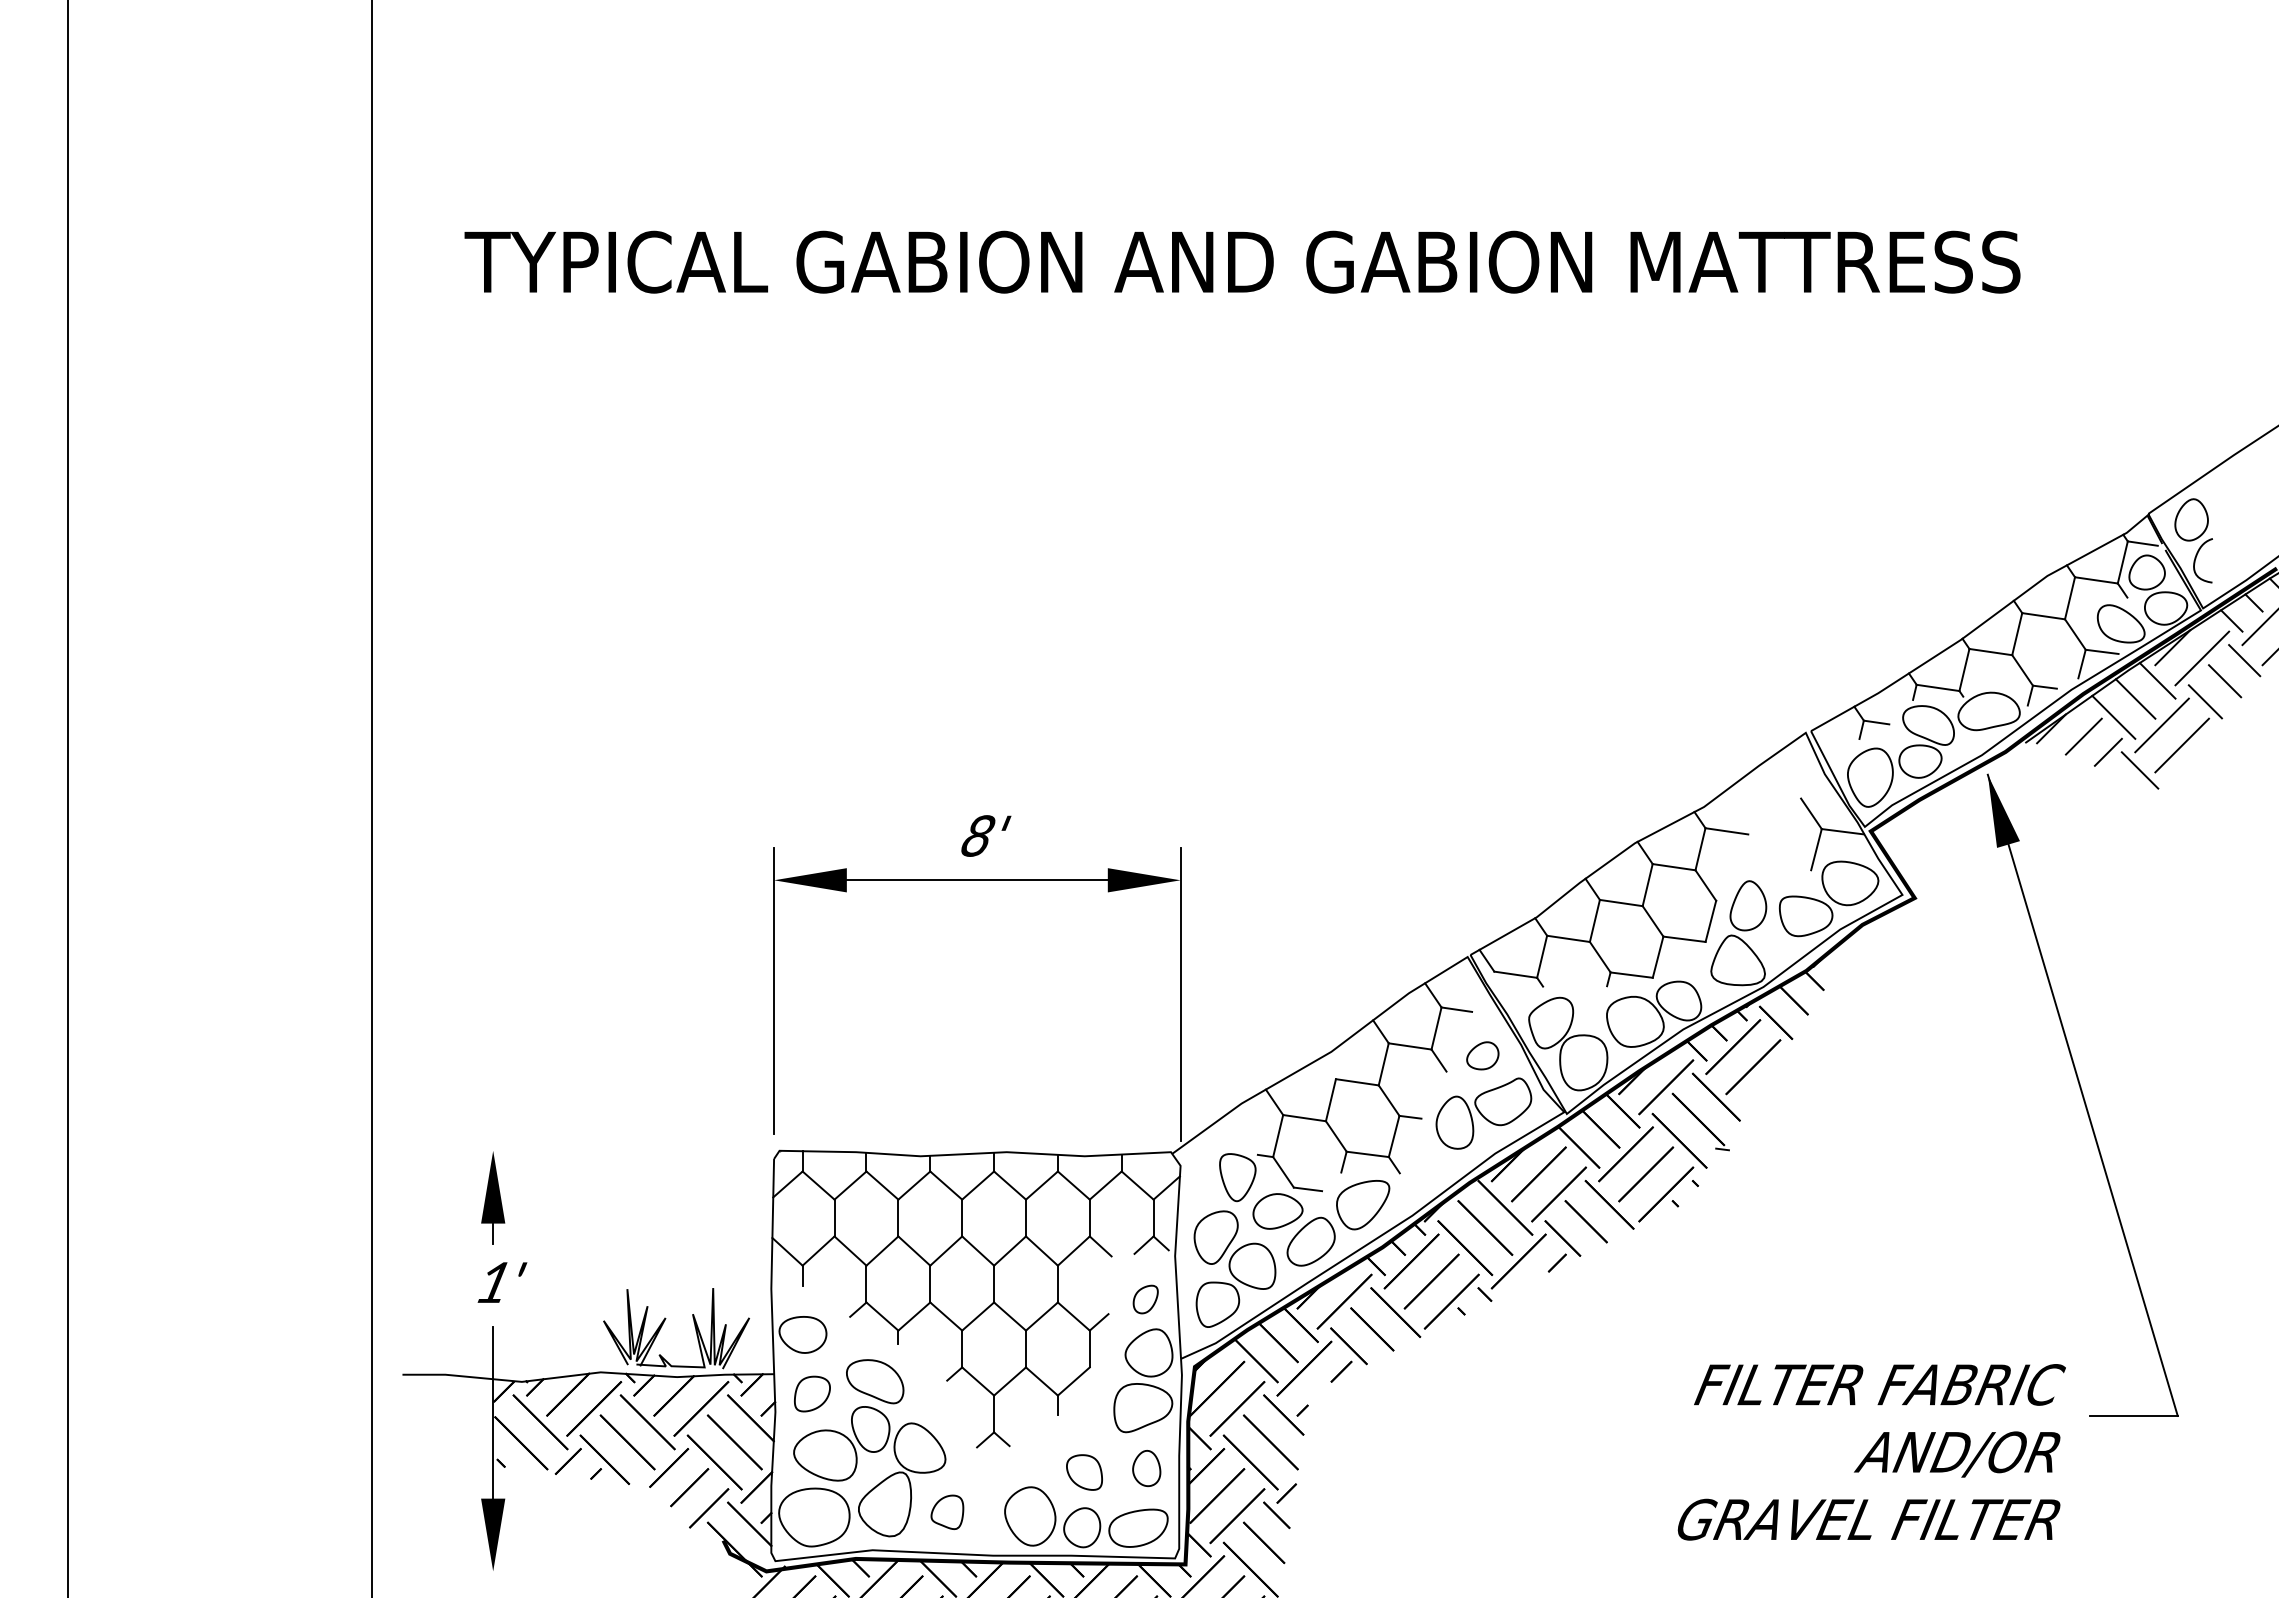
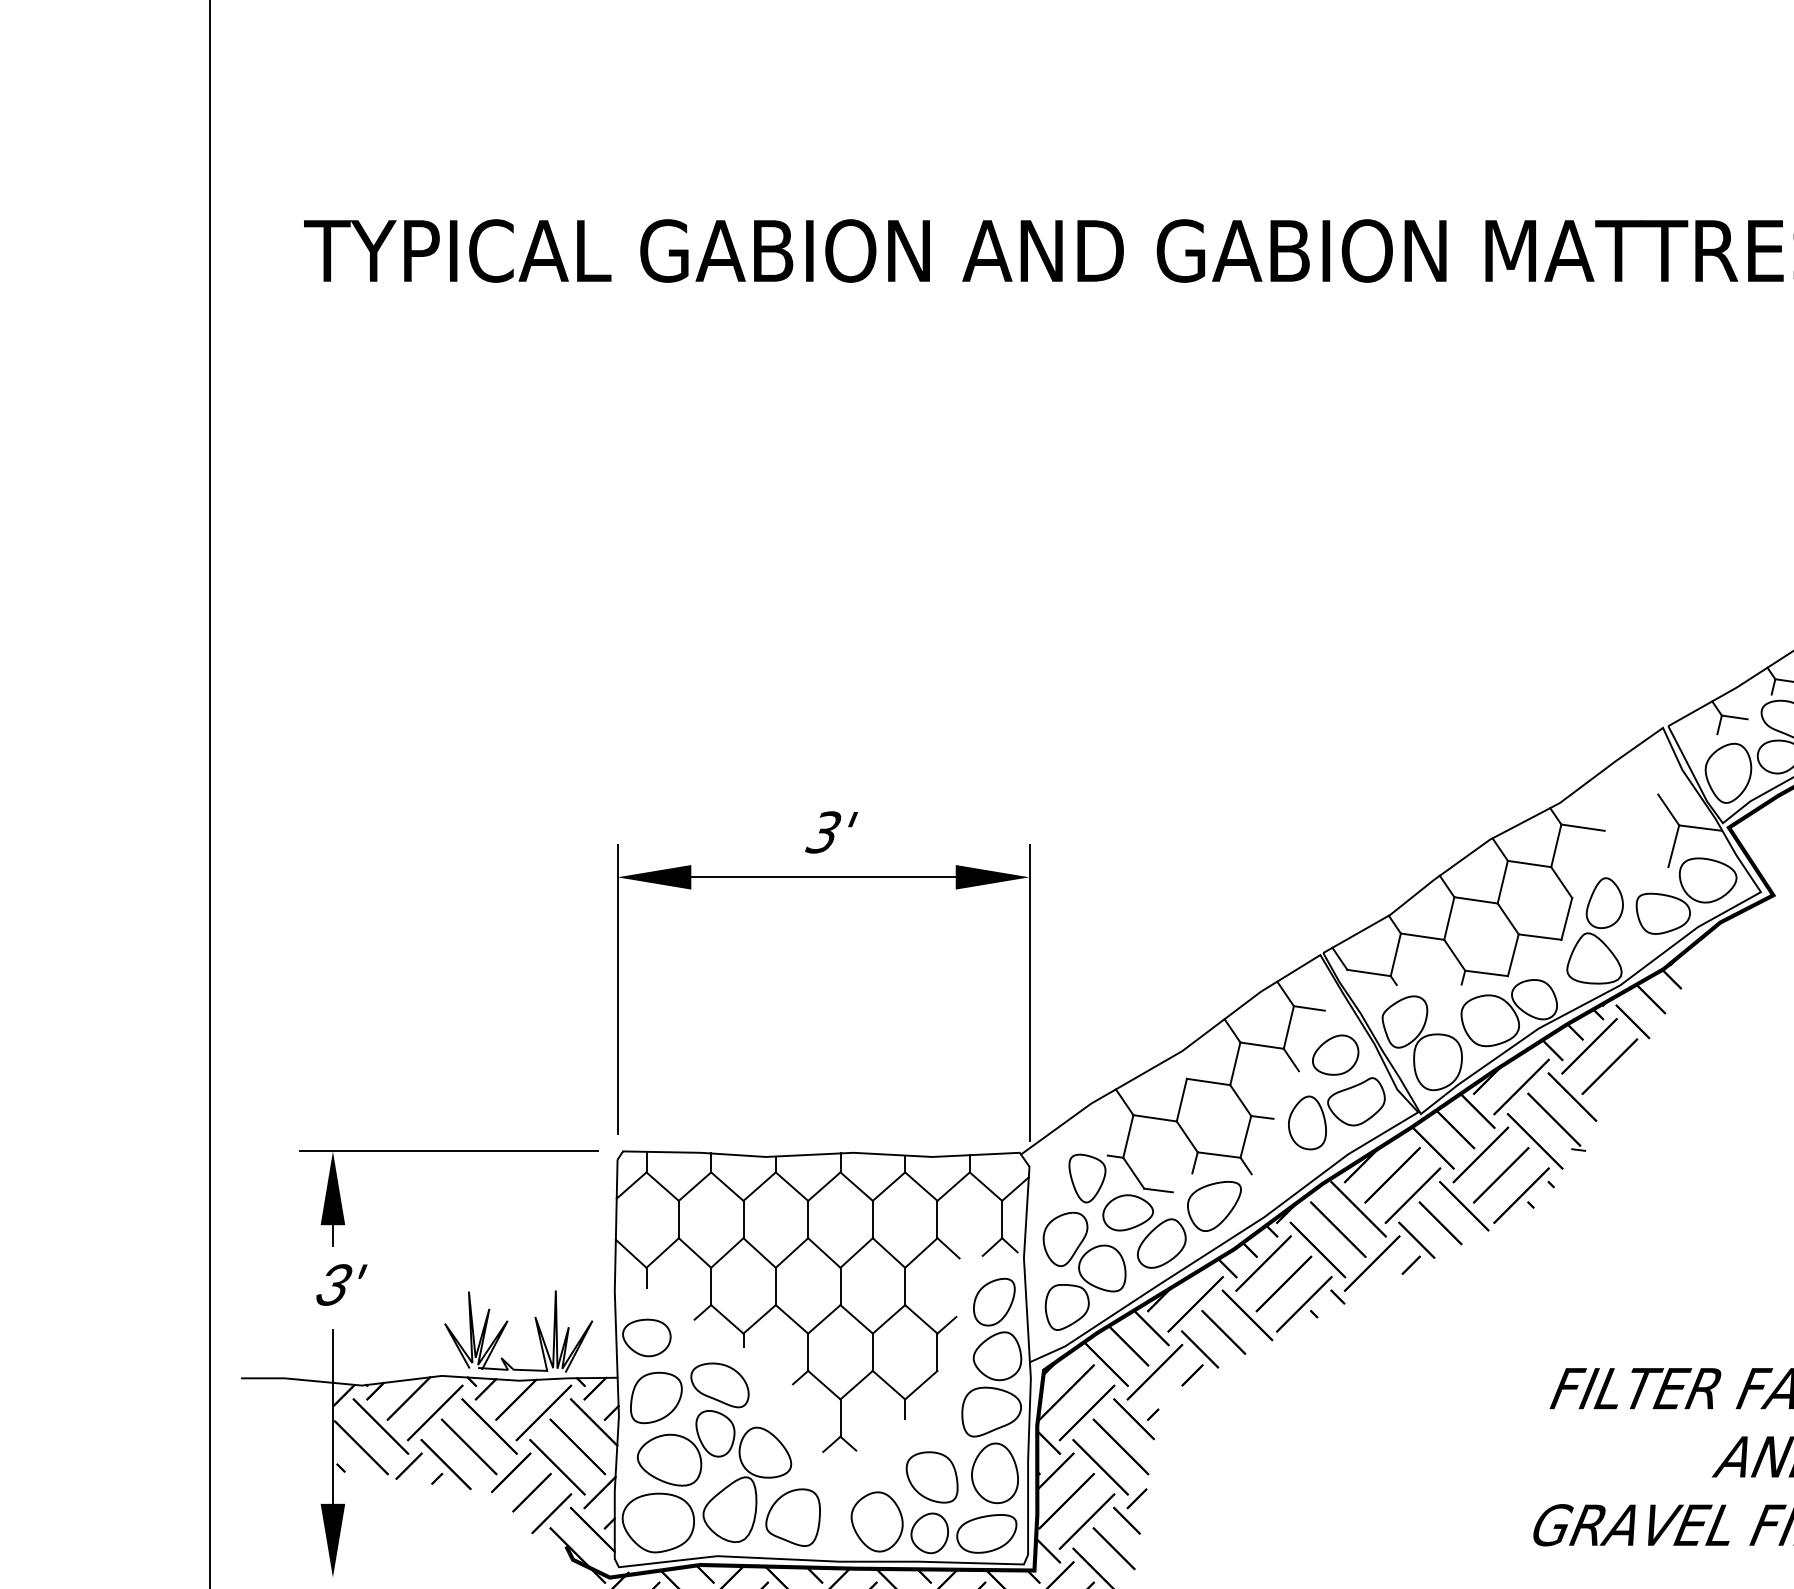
text: (977, 835) -> (823, 831), 8' -> 3'
part: (1482, 1055) -> (1335, 1054), size x1.43
line: (607, 1150) -> (448, 1151), added
text: (494, 1282) -> (334, 1284), 1' -> 3'
part: (1145, 1299) -> (993, 1302), size x1.67
part: (812, 1393) -> (656, 1397), size x1.43
part: (1146, 1468) -> (994, 1473), size x1.67
part: (1084, 1472) -> (932, 1477), size x1.43
part: (947, 1512) -> (793, 1517), size x1.67

